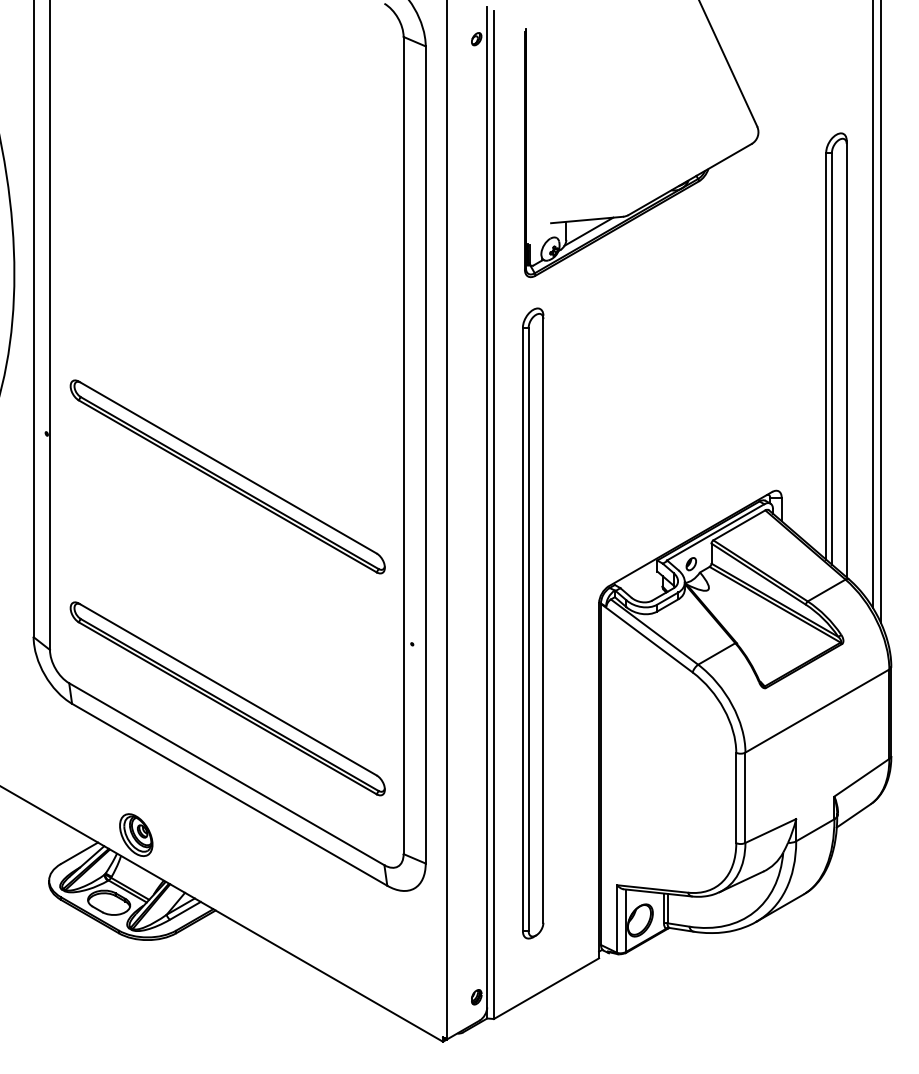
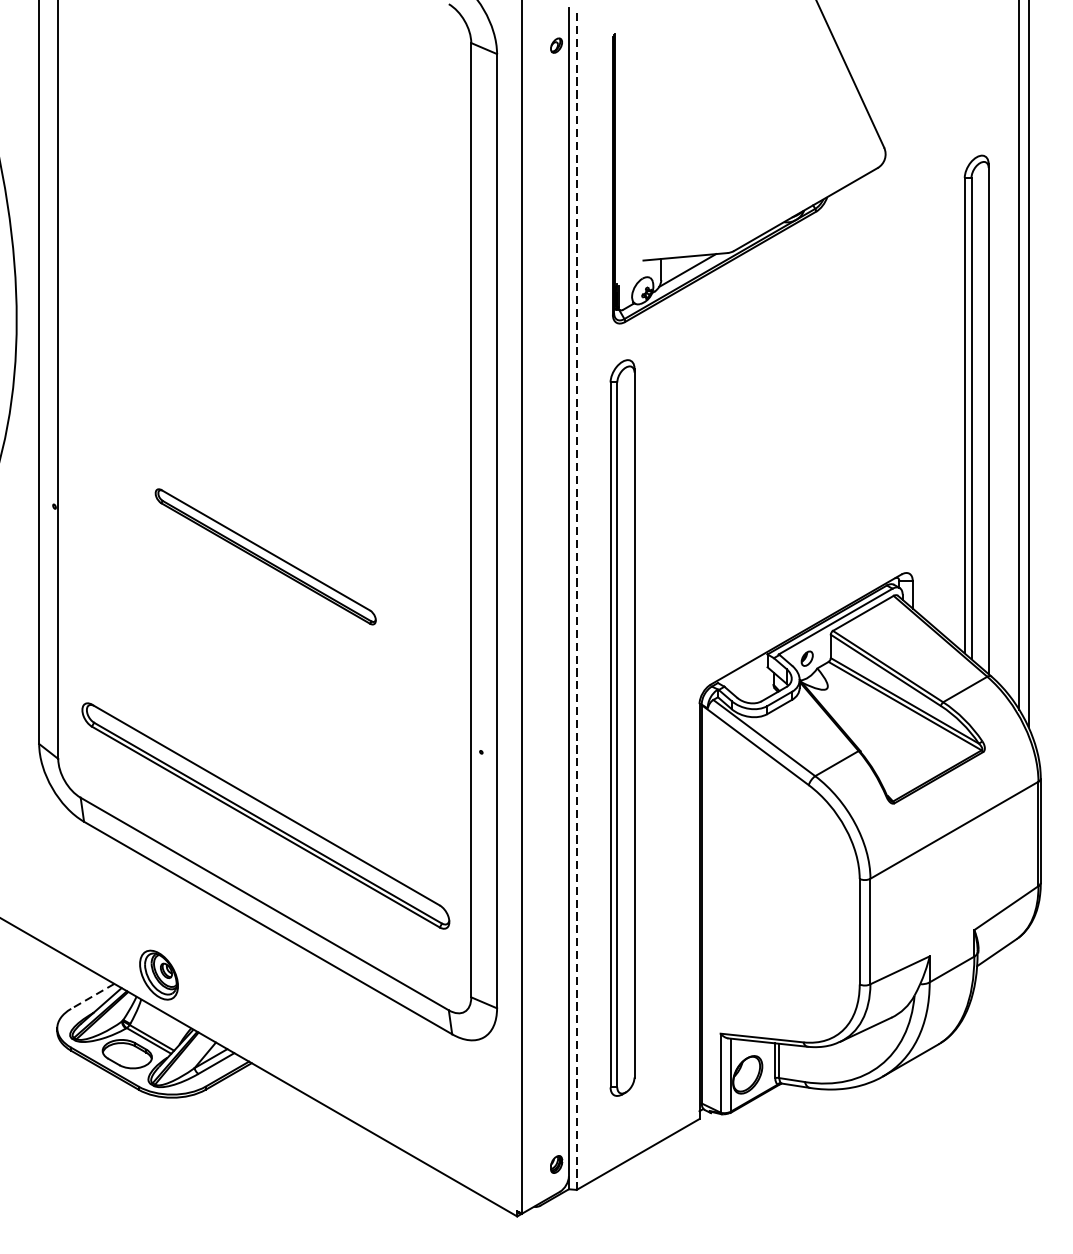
part: (227, 476) -> (265, 556), size x0.6
line: (493, 515) -> (576, 601), solid -> dashed
line: (79, 853) -> (92, 996), solid -> dashed

